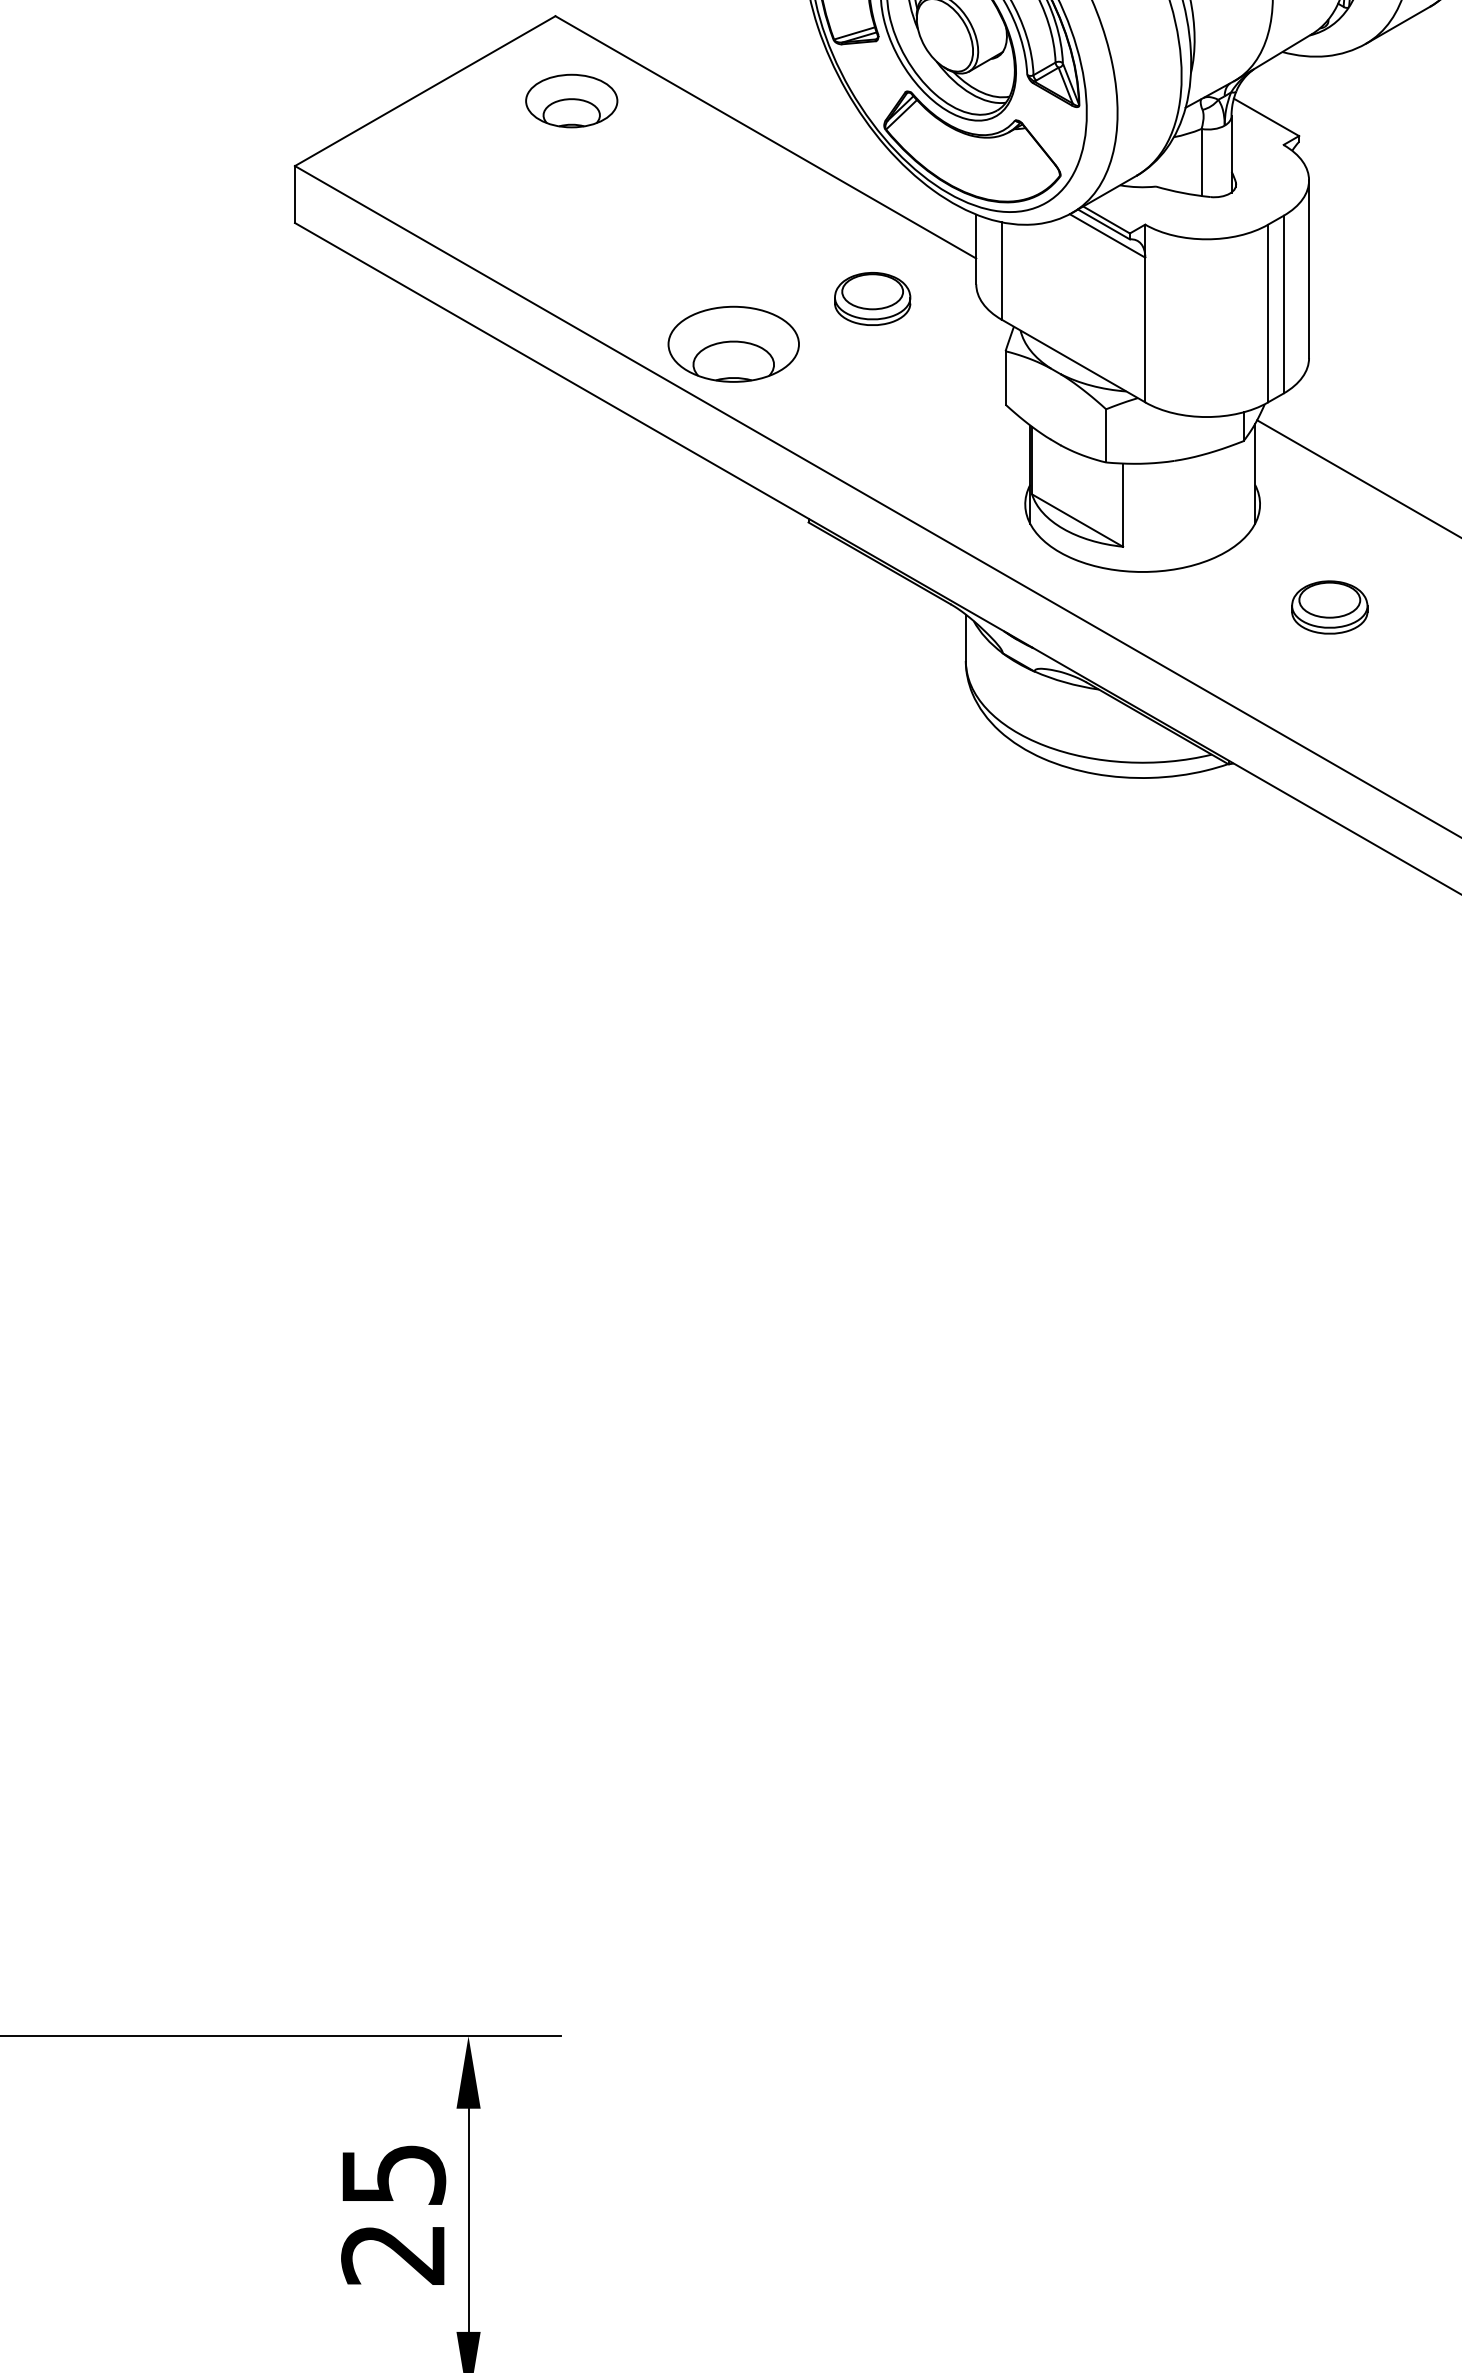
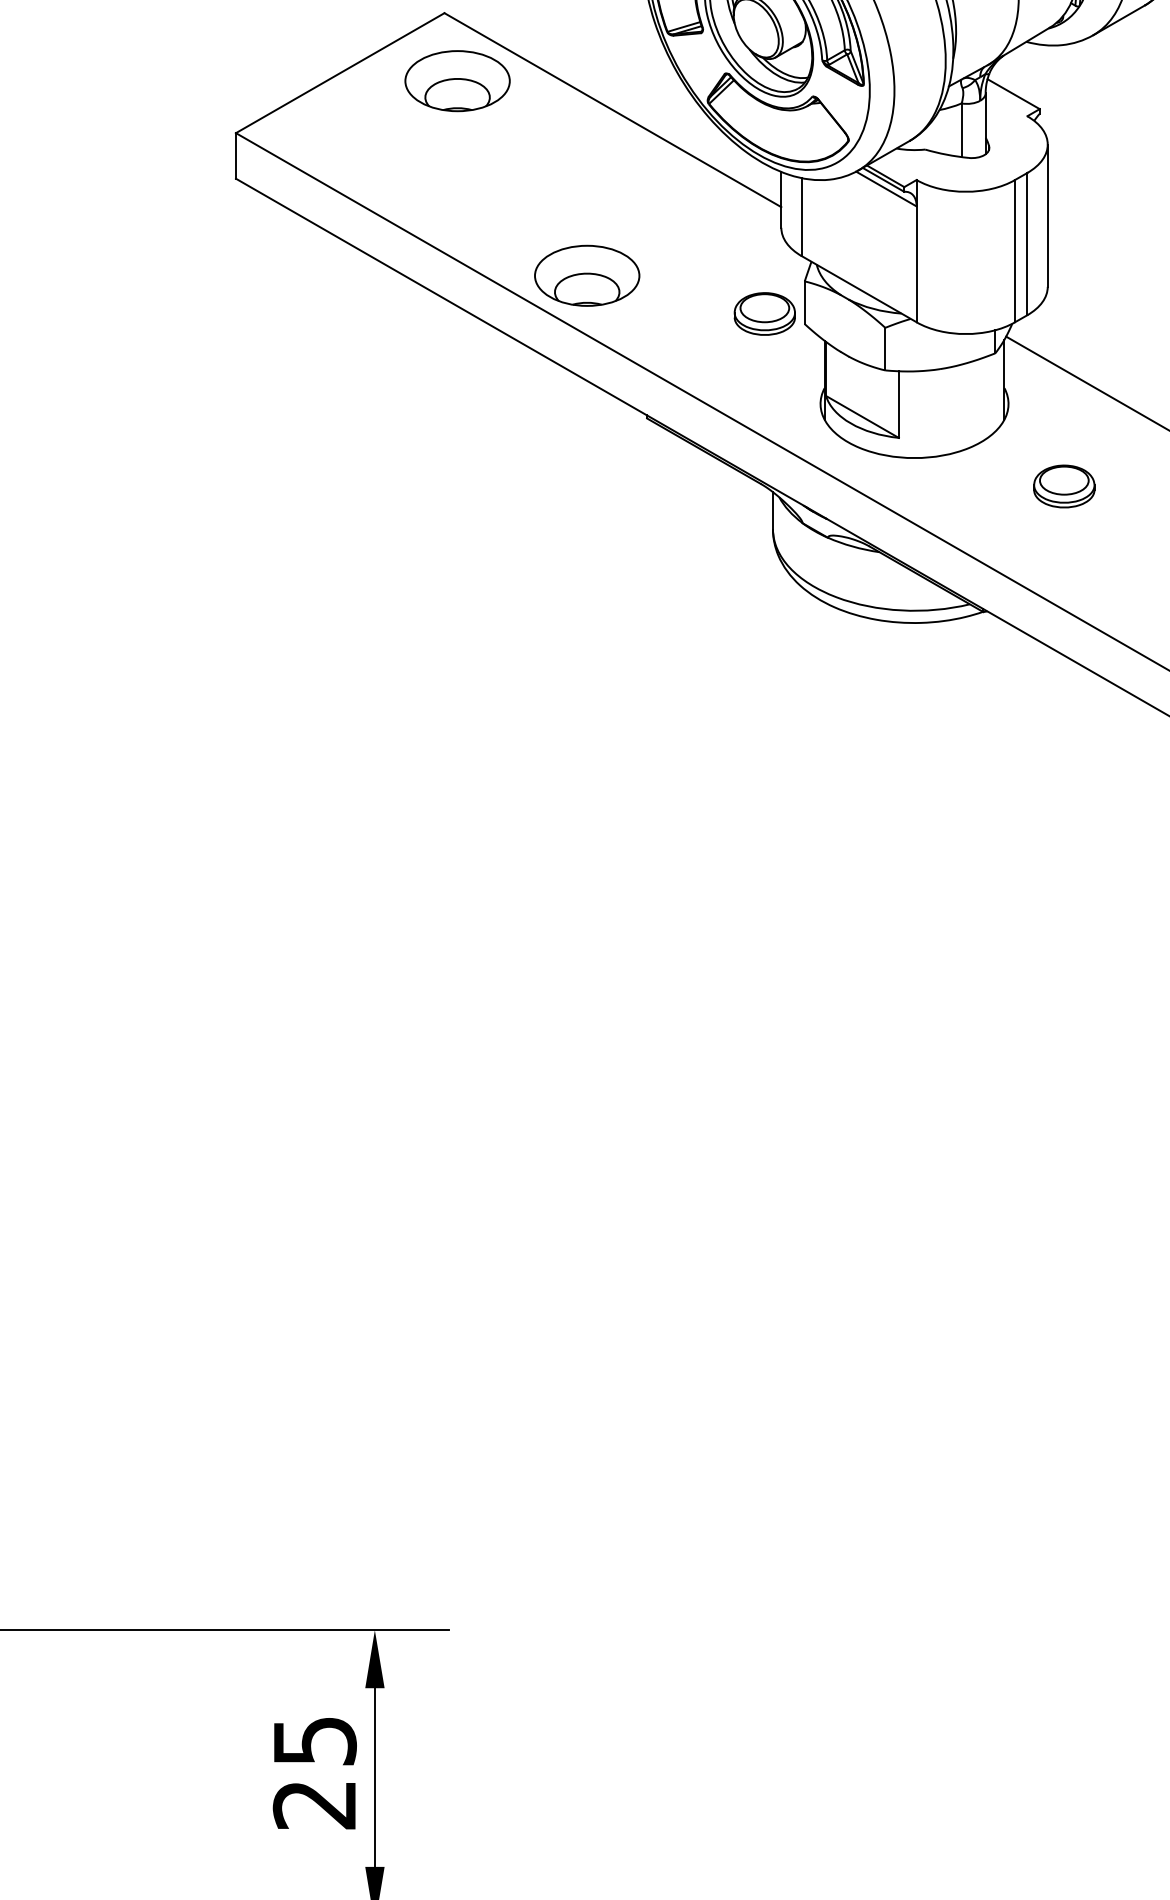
part: (571, 100) -> (457, 80), size x1.43
part: (872, 298) -> (764, 313), moved

